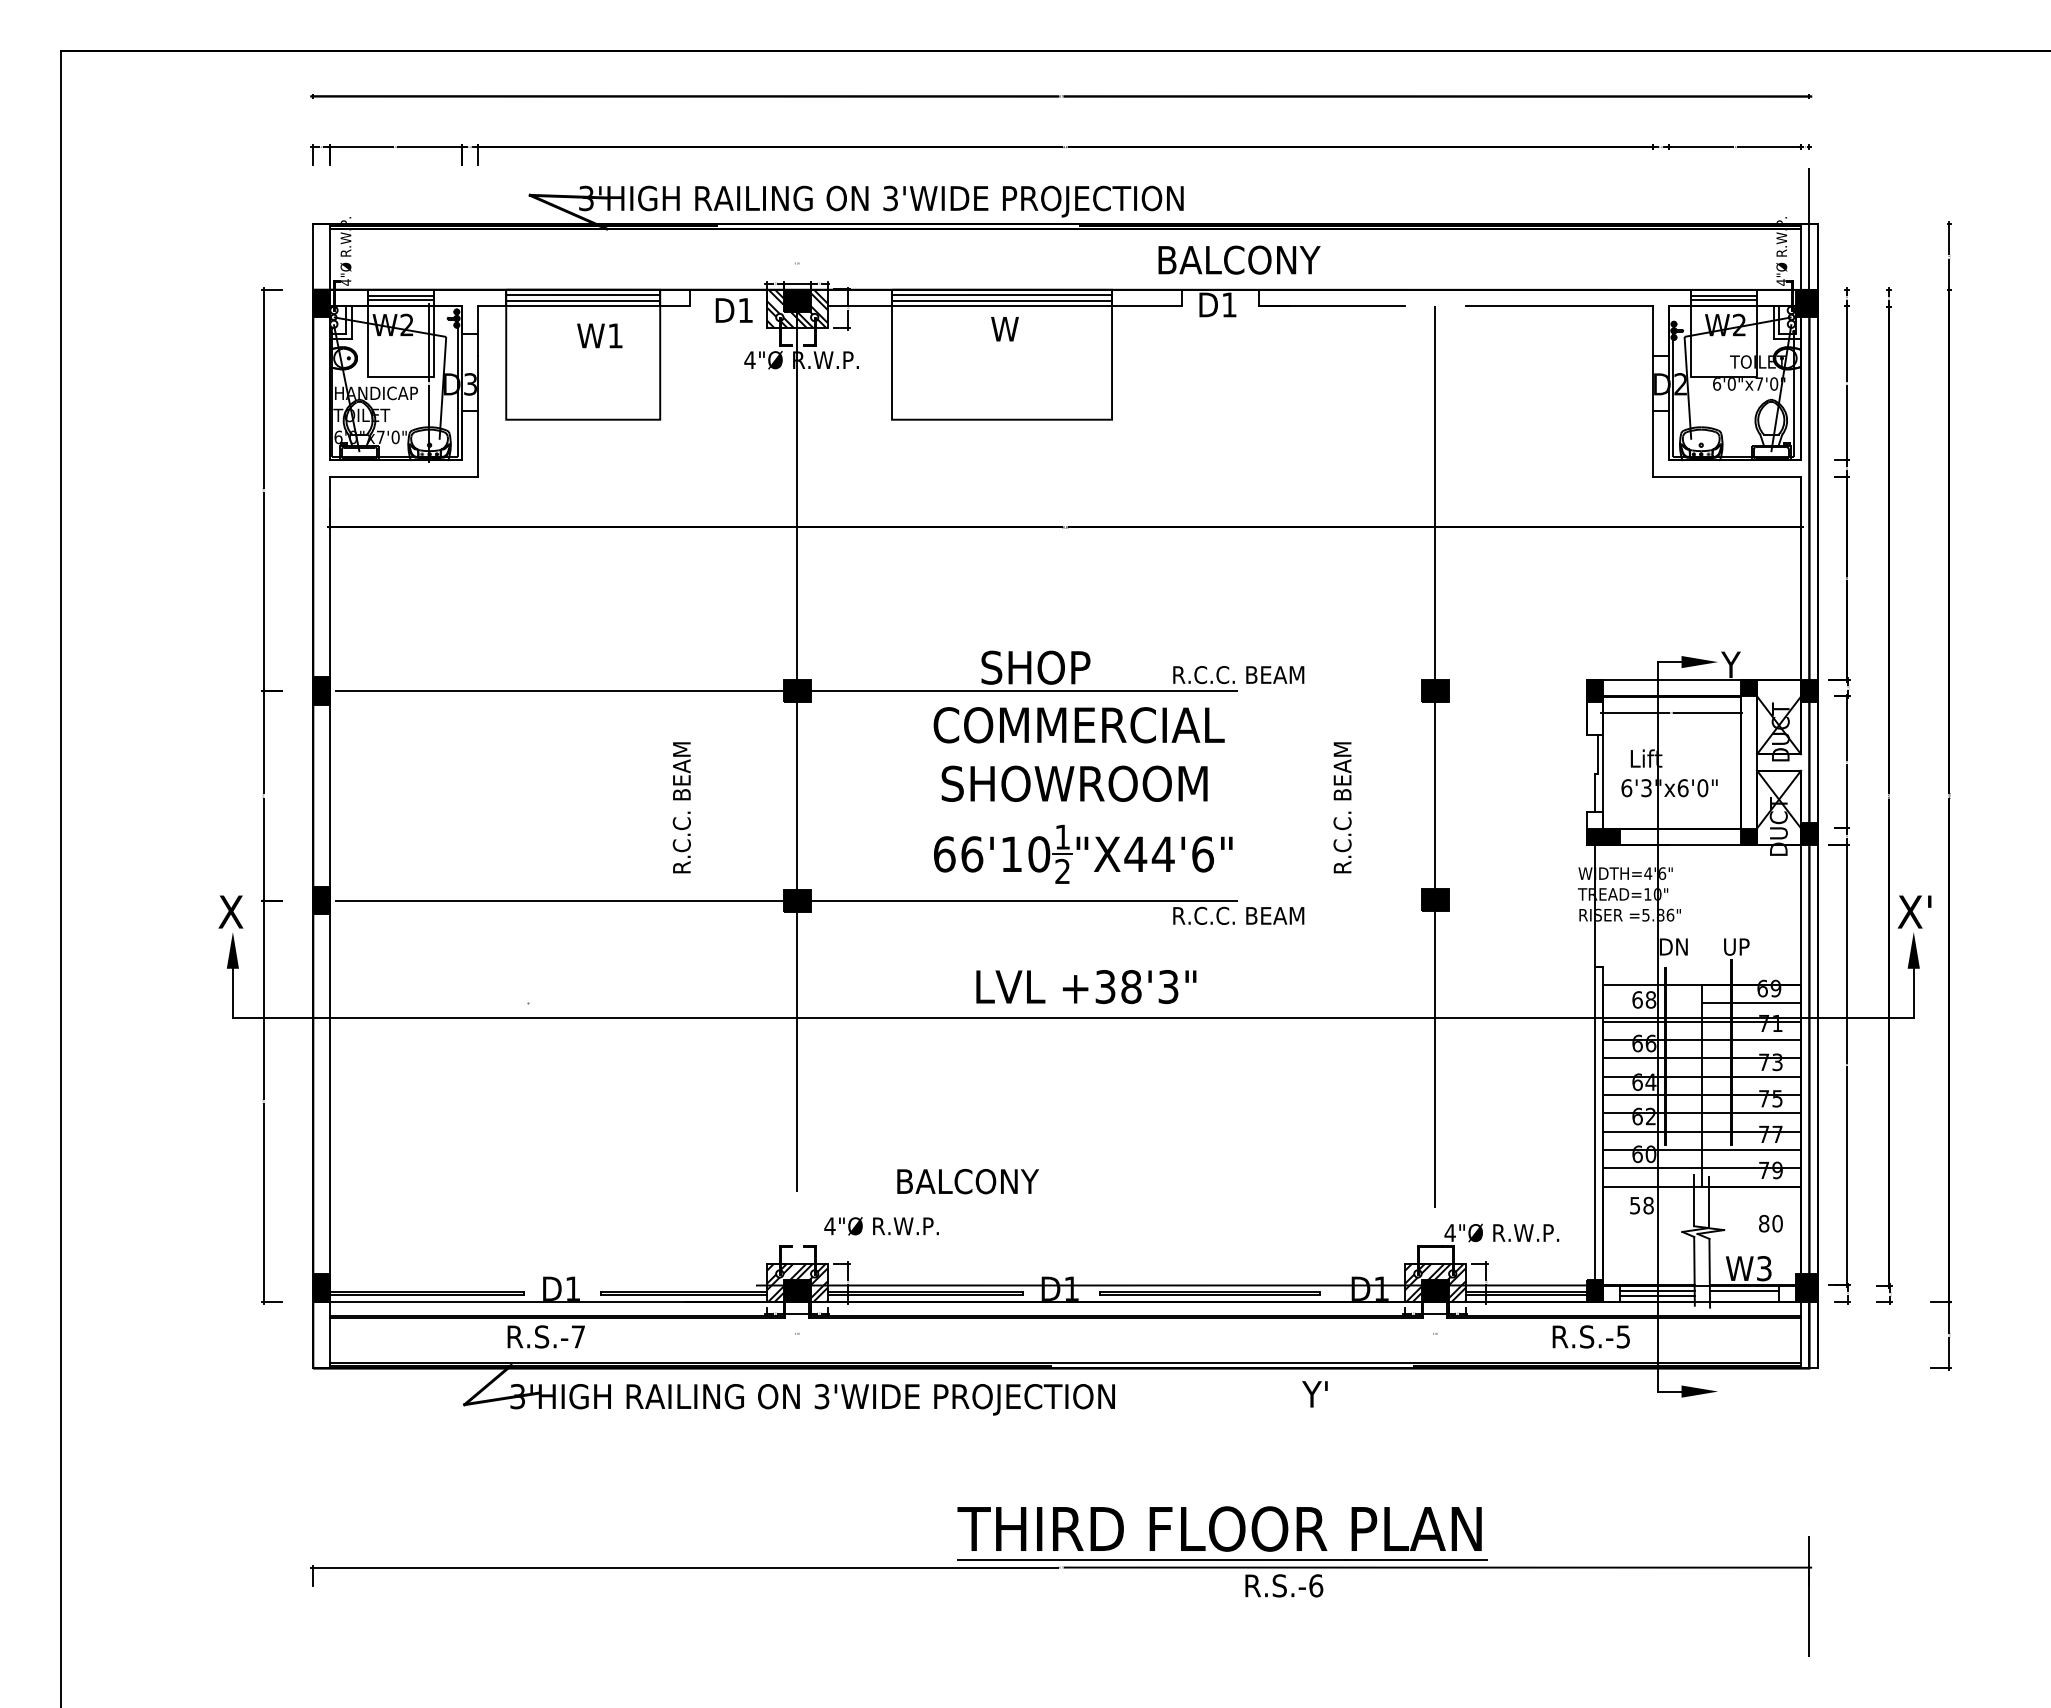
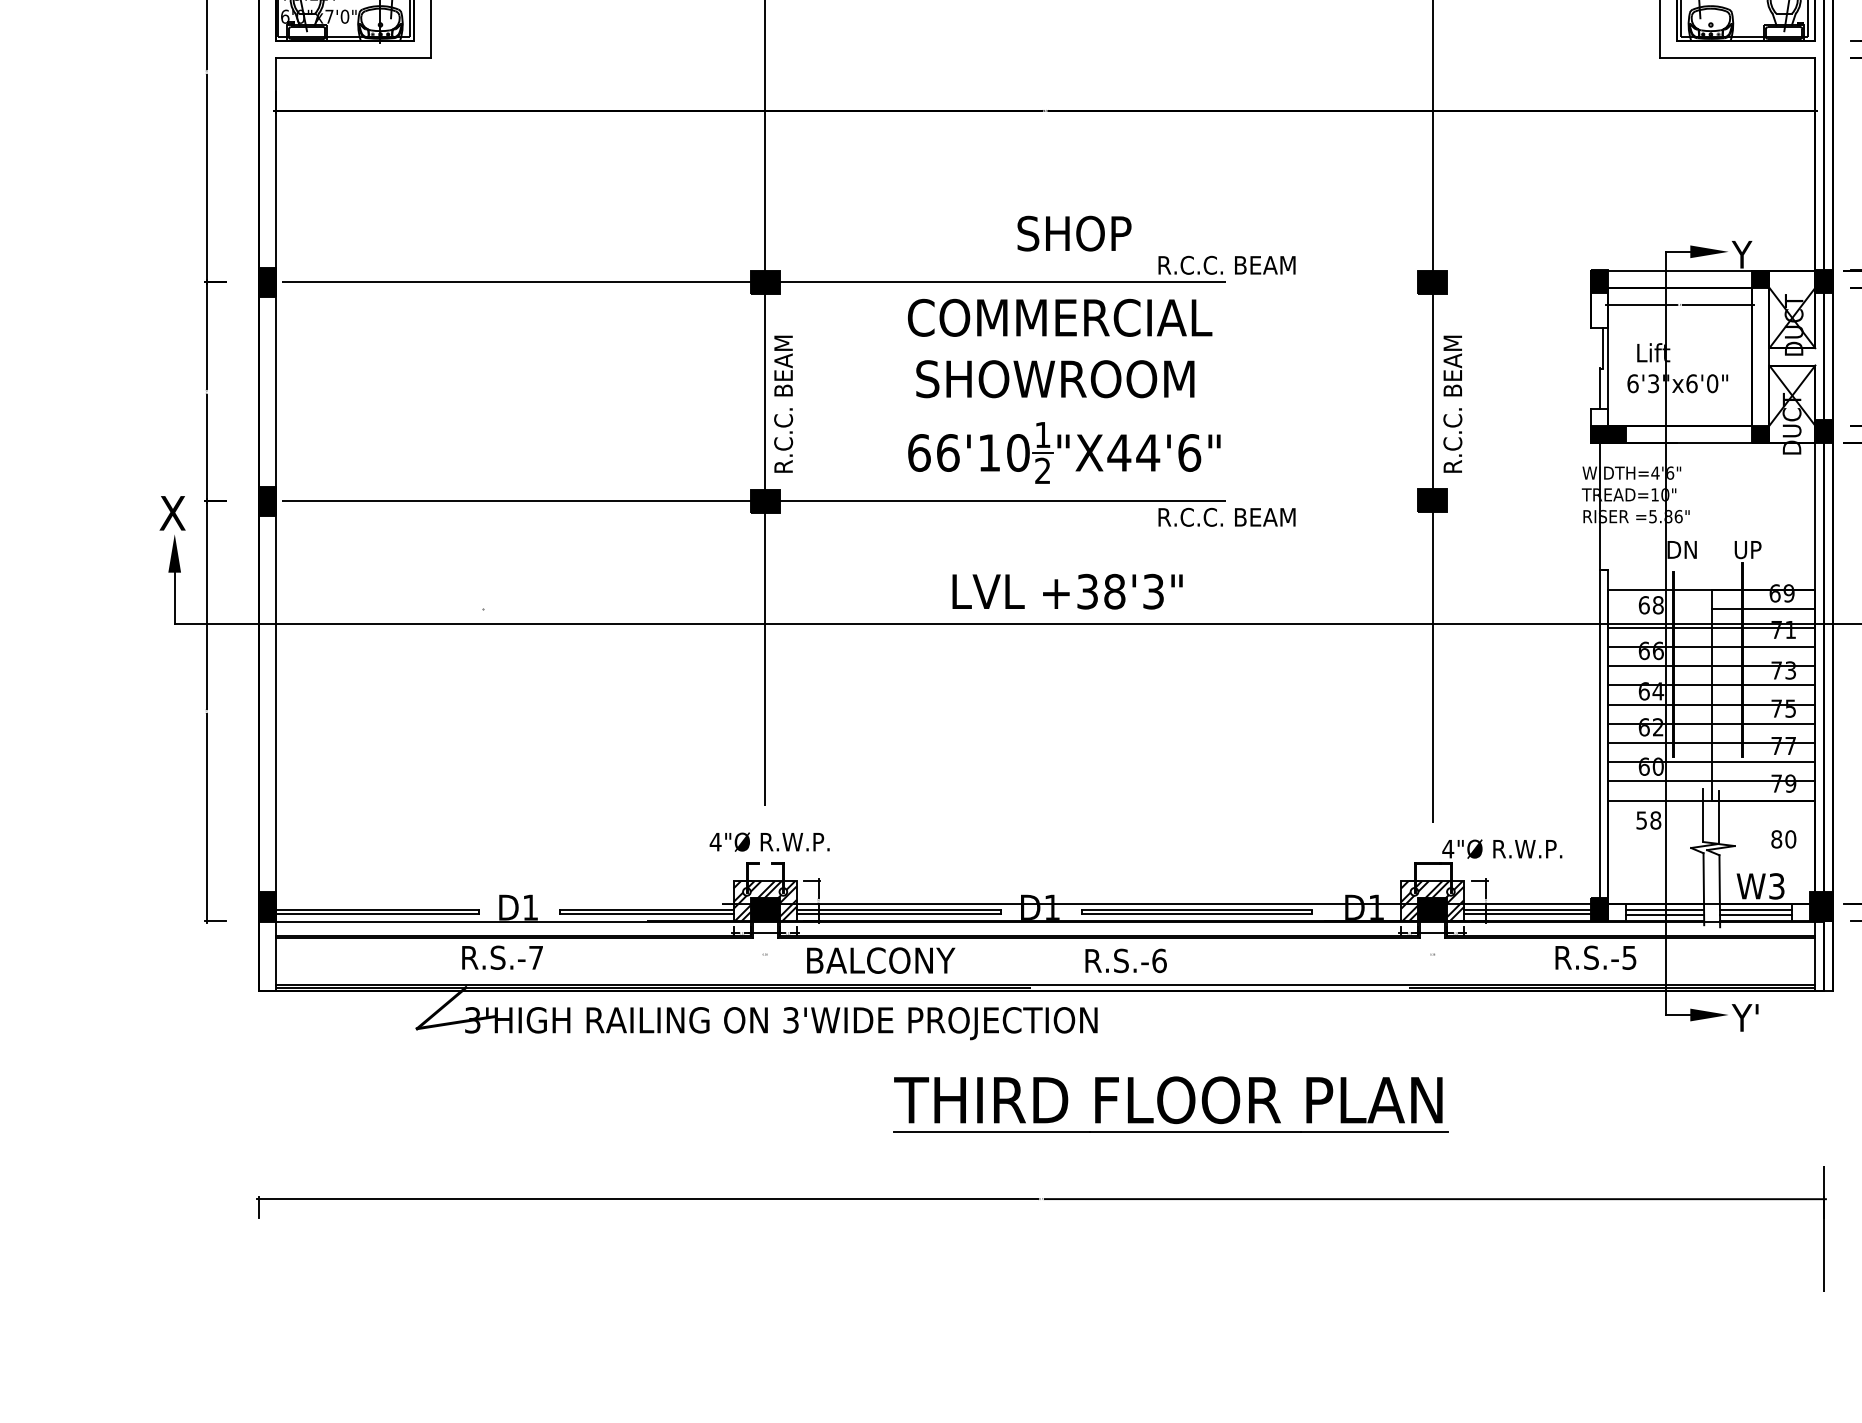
text: (1035, 667) -> (1074, 233), moved
text: (681, 807) -> (783, 403), moved
text: (1342, 807) -> (1452, 403), moved
text: (967, 1181) -> (880, 960), moved
text: (881, 1226) -> (769, 842), moved
line: (1744, 1296) -> (1756, 915), added
text: (1314, 1394) -> (1744, 1018), moved
part: (1222, 1533) -> (1171, 1104), moved
text: (1284, 1585) -> (1126, 960), moved

